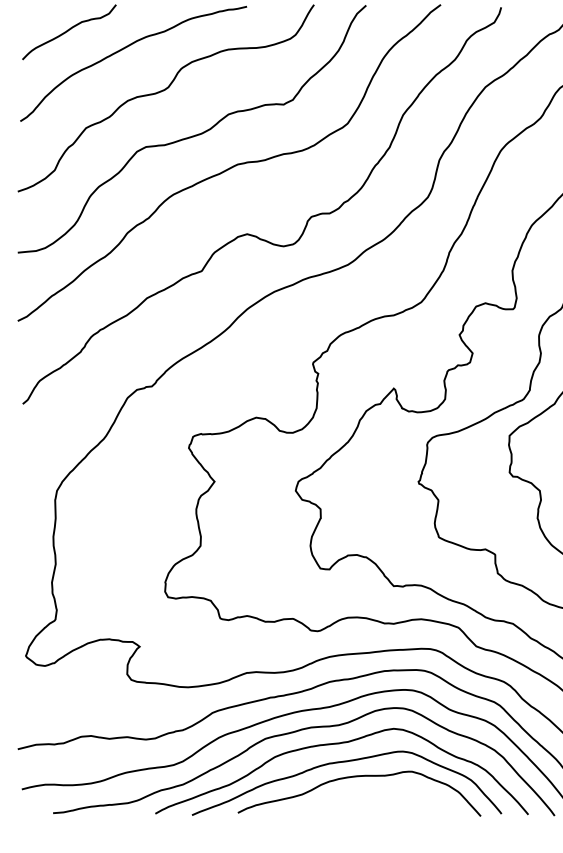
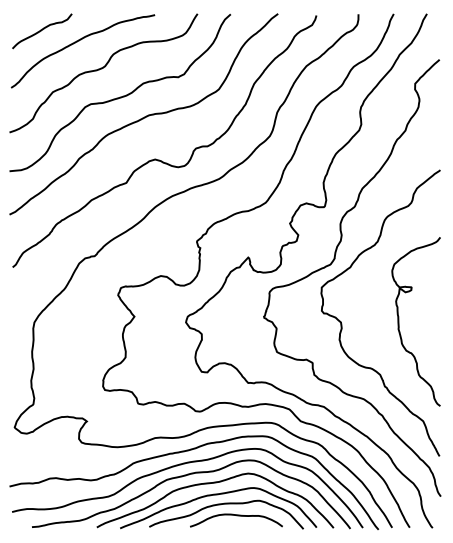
curve: (375, 796) -> (236, 516), added

